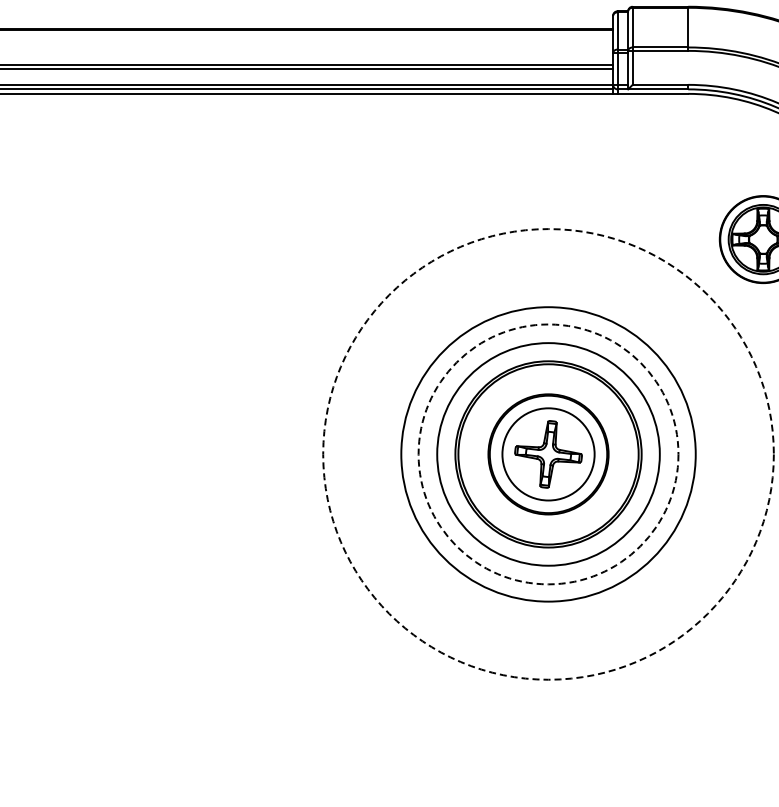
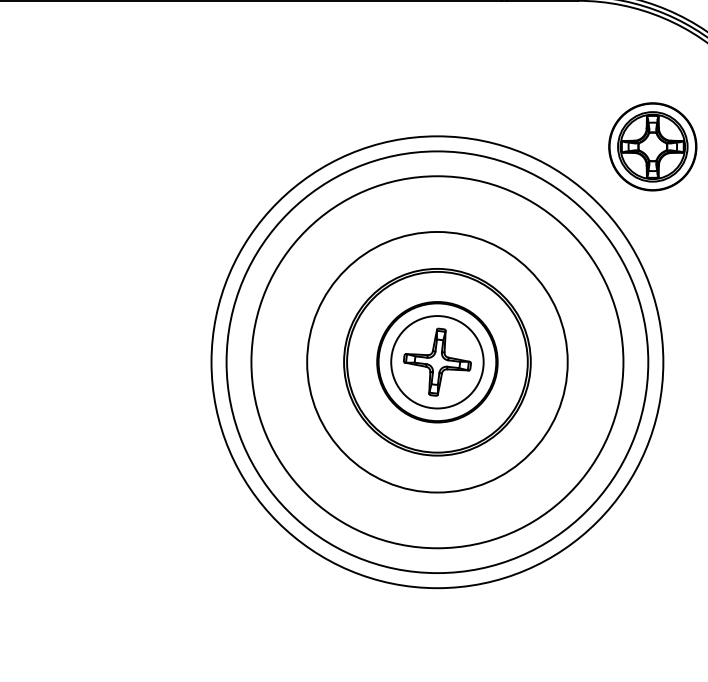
circle: (548, 453) -> (437, 361), size x1.67
circle: (548, 454) -> (437, 362), dashed -> solid
circle: (548, 454) -> (437, 362), dashed -> solid
circle: (548, 454) -> (437, 362), size x1.43

